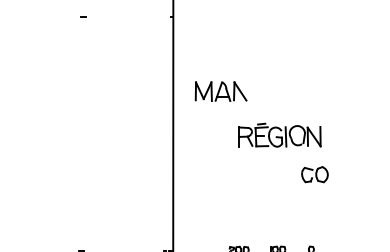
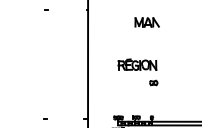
part: (219, 91) -> (146, 22), moved
part: (314, 173) -> (153, 82), size x0.62

